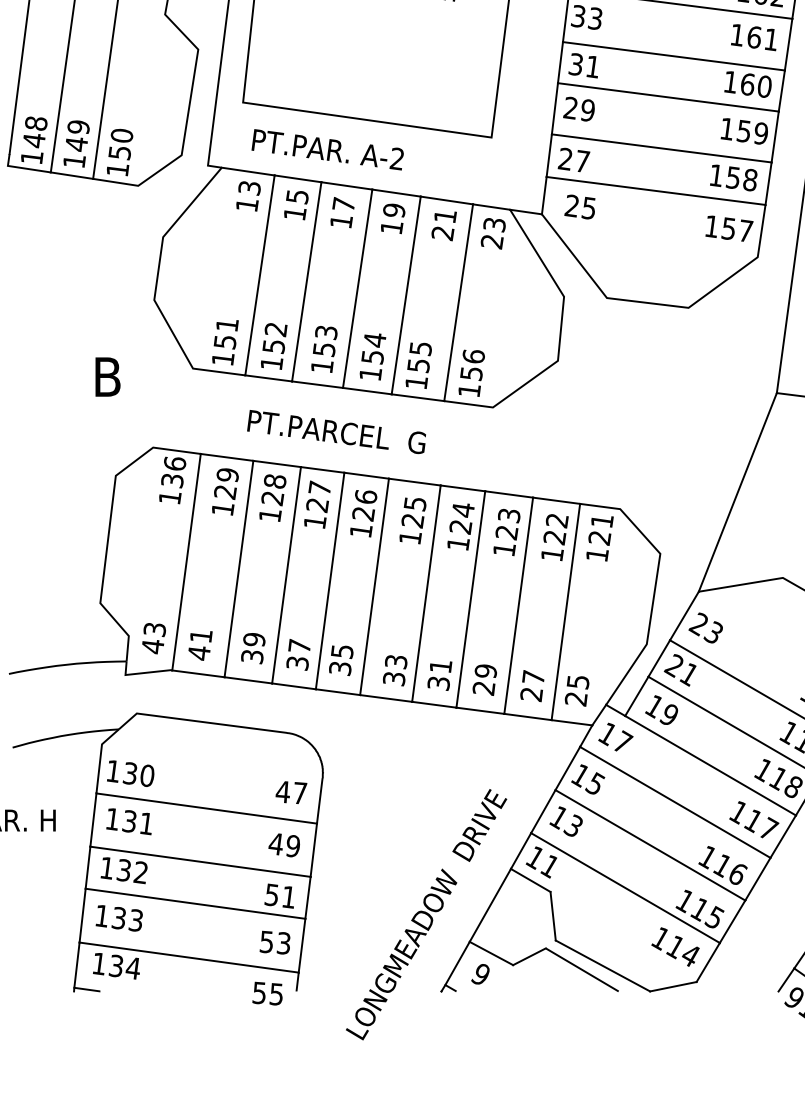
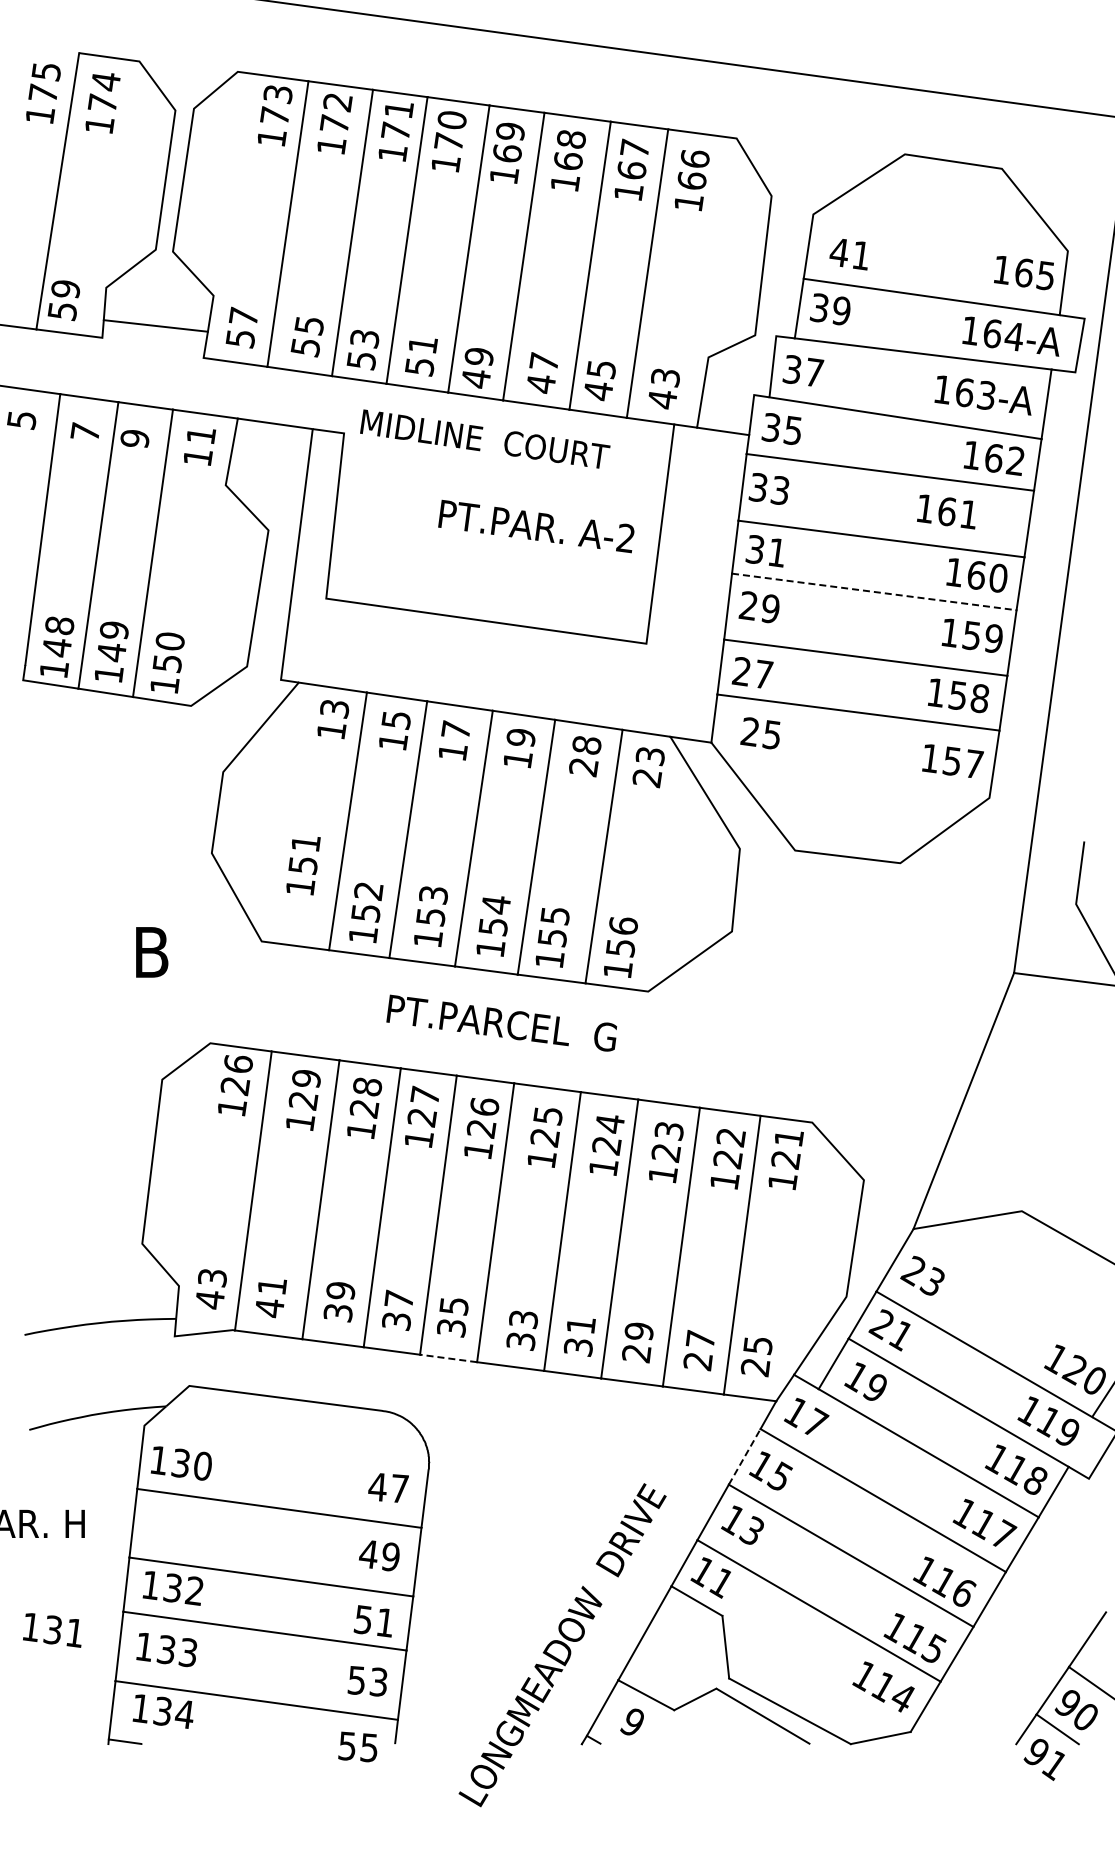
text: (753, 37) -> (946, 511), moved
line: (668, 97) -> (874, 592), solid -> dashed
text: (327, 149) -> (536, 526), moved
text: (445, 216) -> (586, 745), 21 -> 28
text: (225, 343) -> (303, 866), moved
text: (336, 431) -> (501, 1022), moved
text: (172, 481) -> (235, 1086), 136 -> 126
line: (337, 692) -> (448, 1358), solid -> dashed
line: (567, 768) -> (744, 1456), solid -> dashed
text: (129, 821) -> (52, 1630), moved

